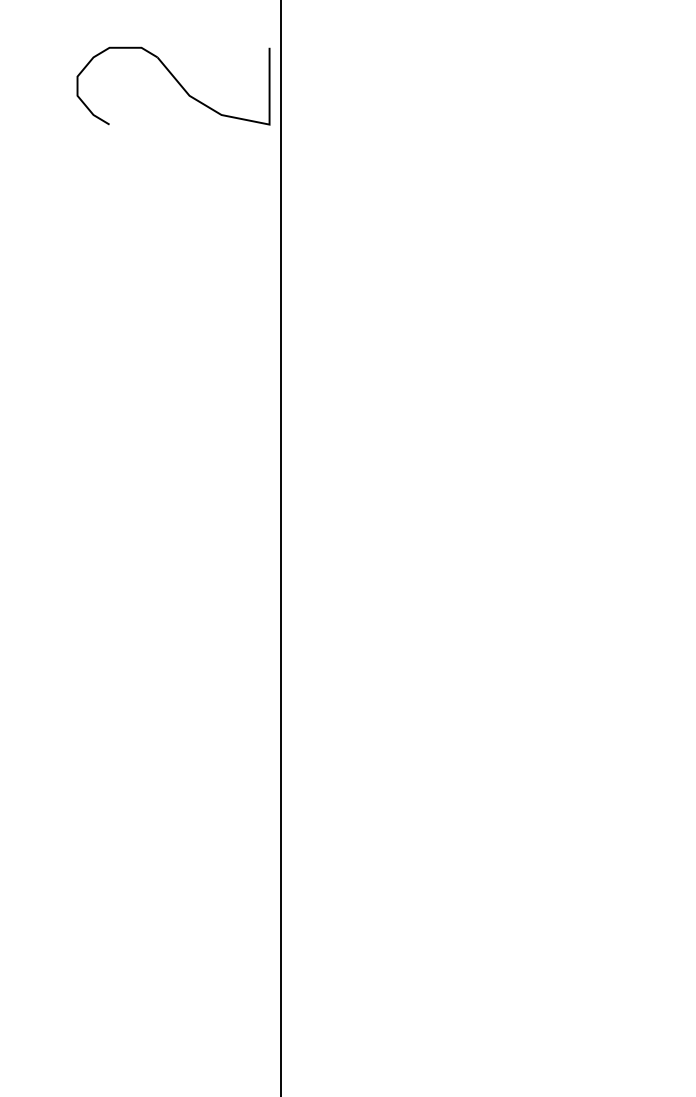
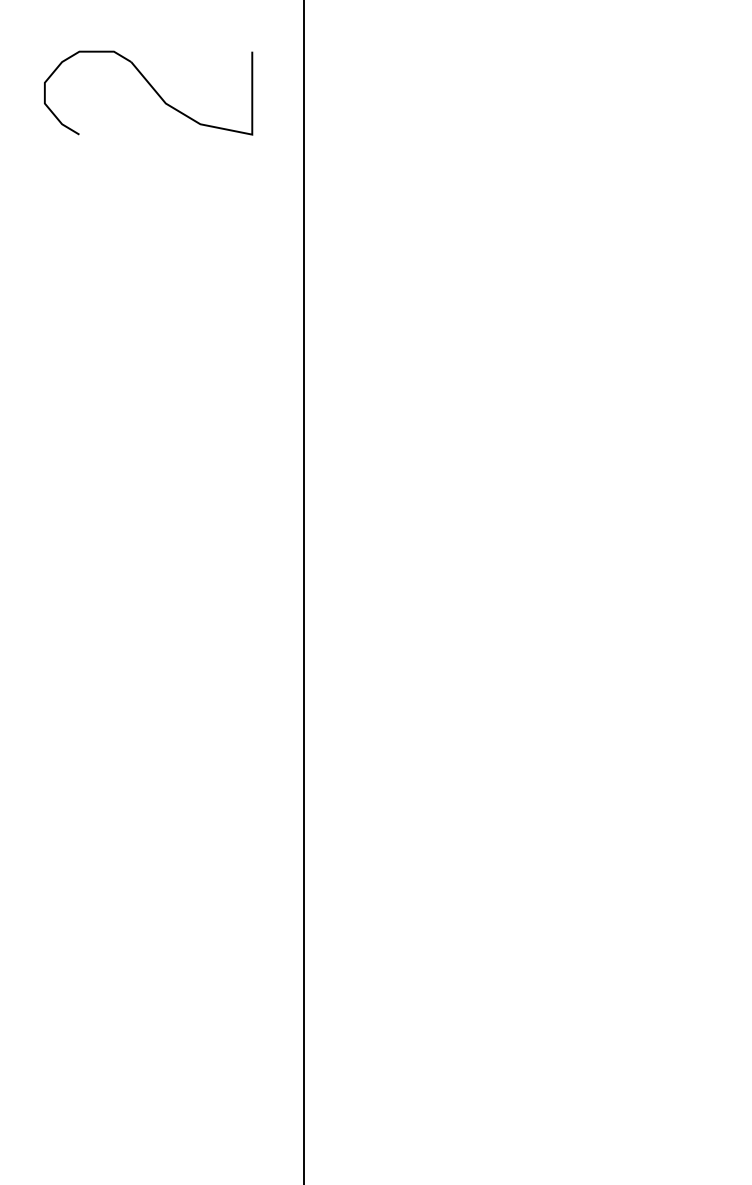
part: (173, 85) -> (148, 92), moved

